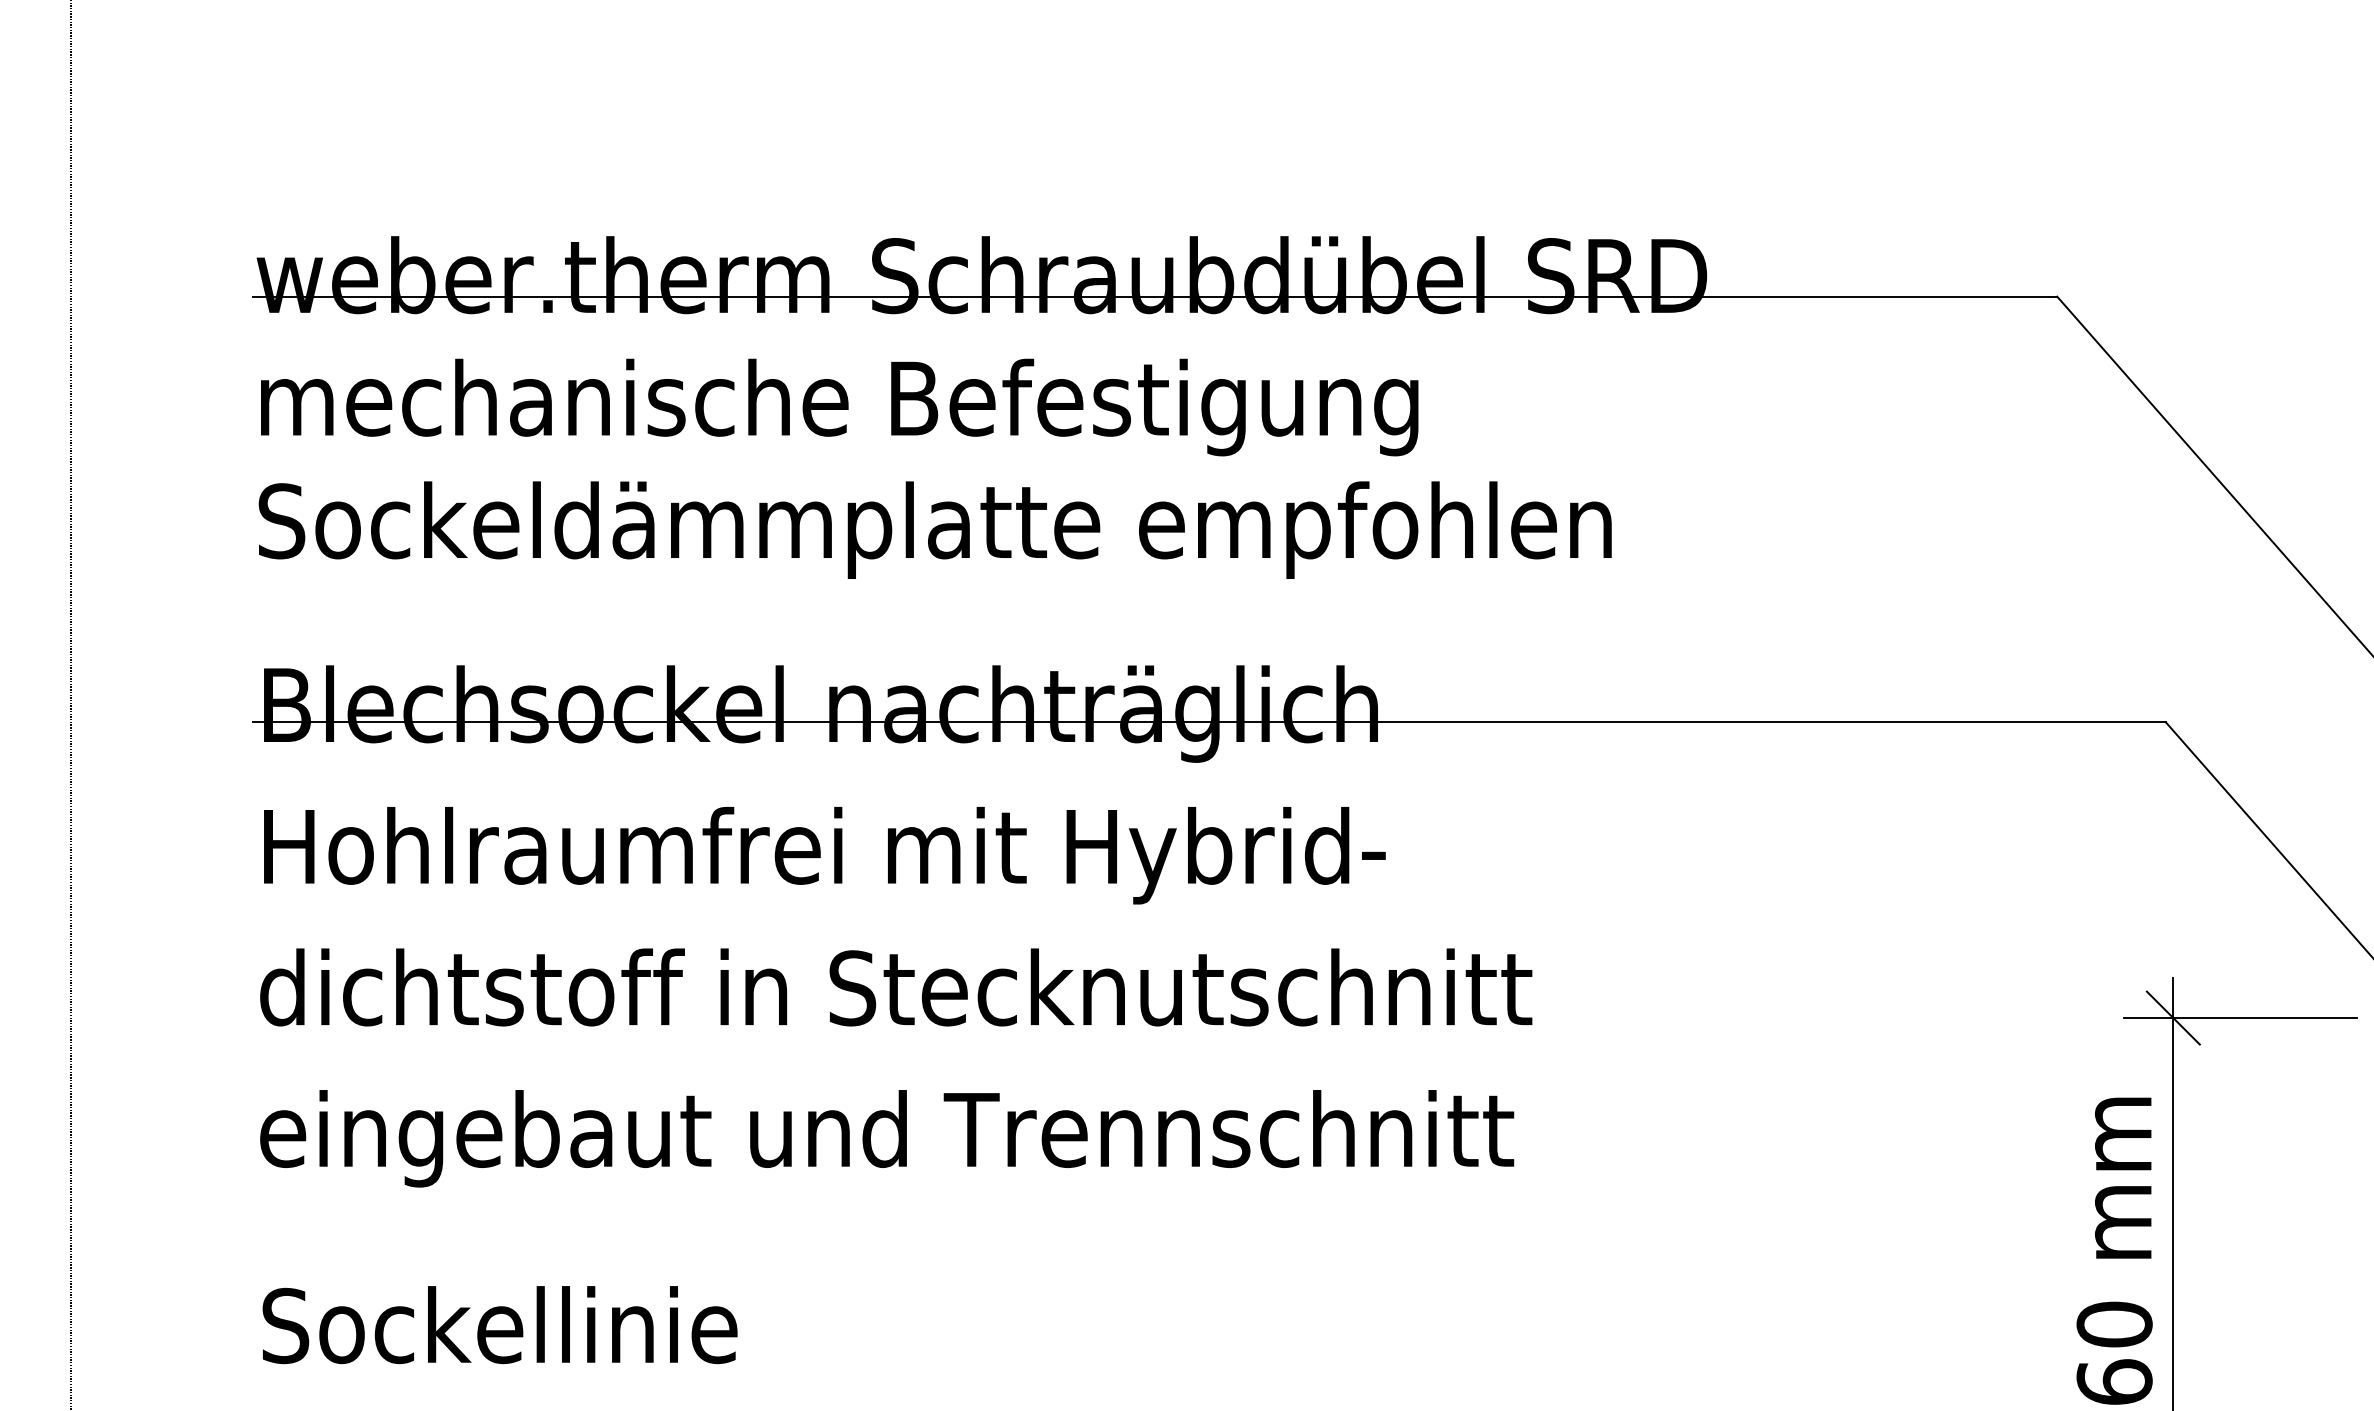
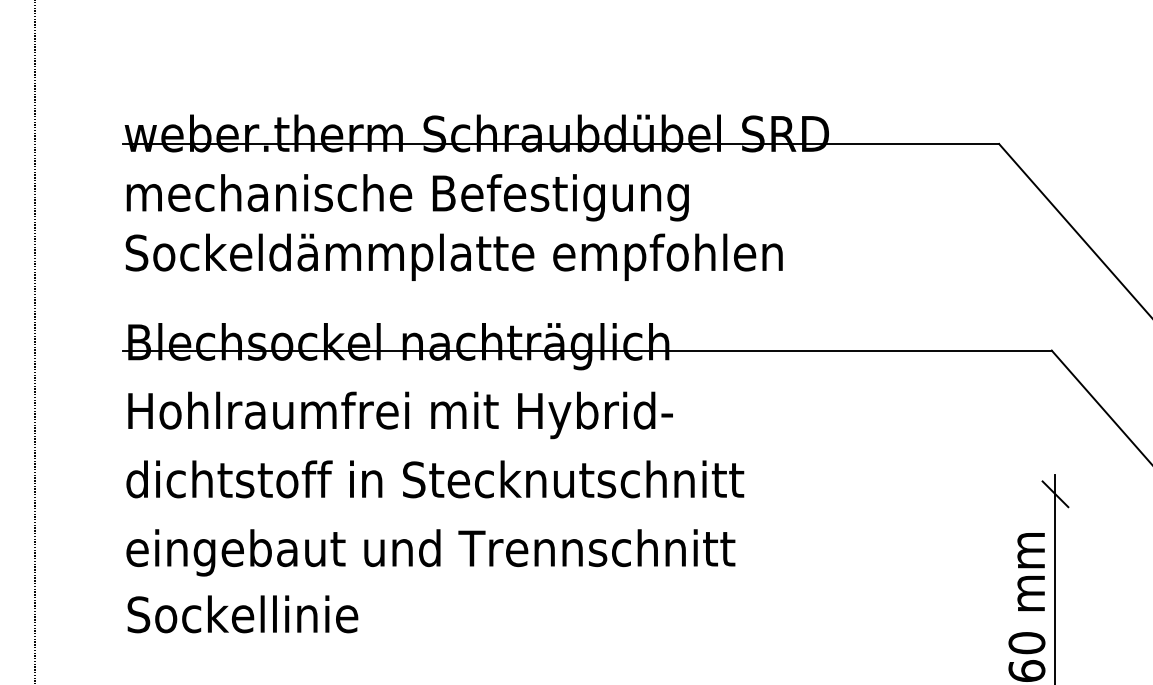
line: (2239, 1018) -> (1087, 494), removed
text: (499, 1325) -> (242, 614), moved

